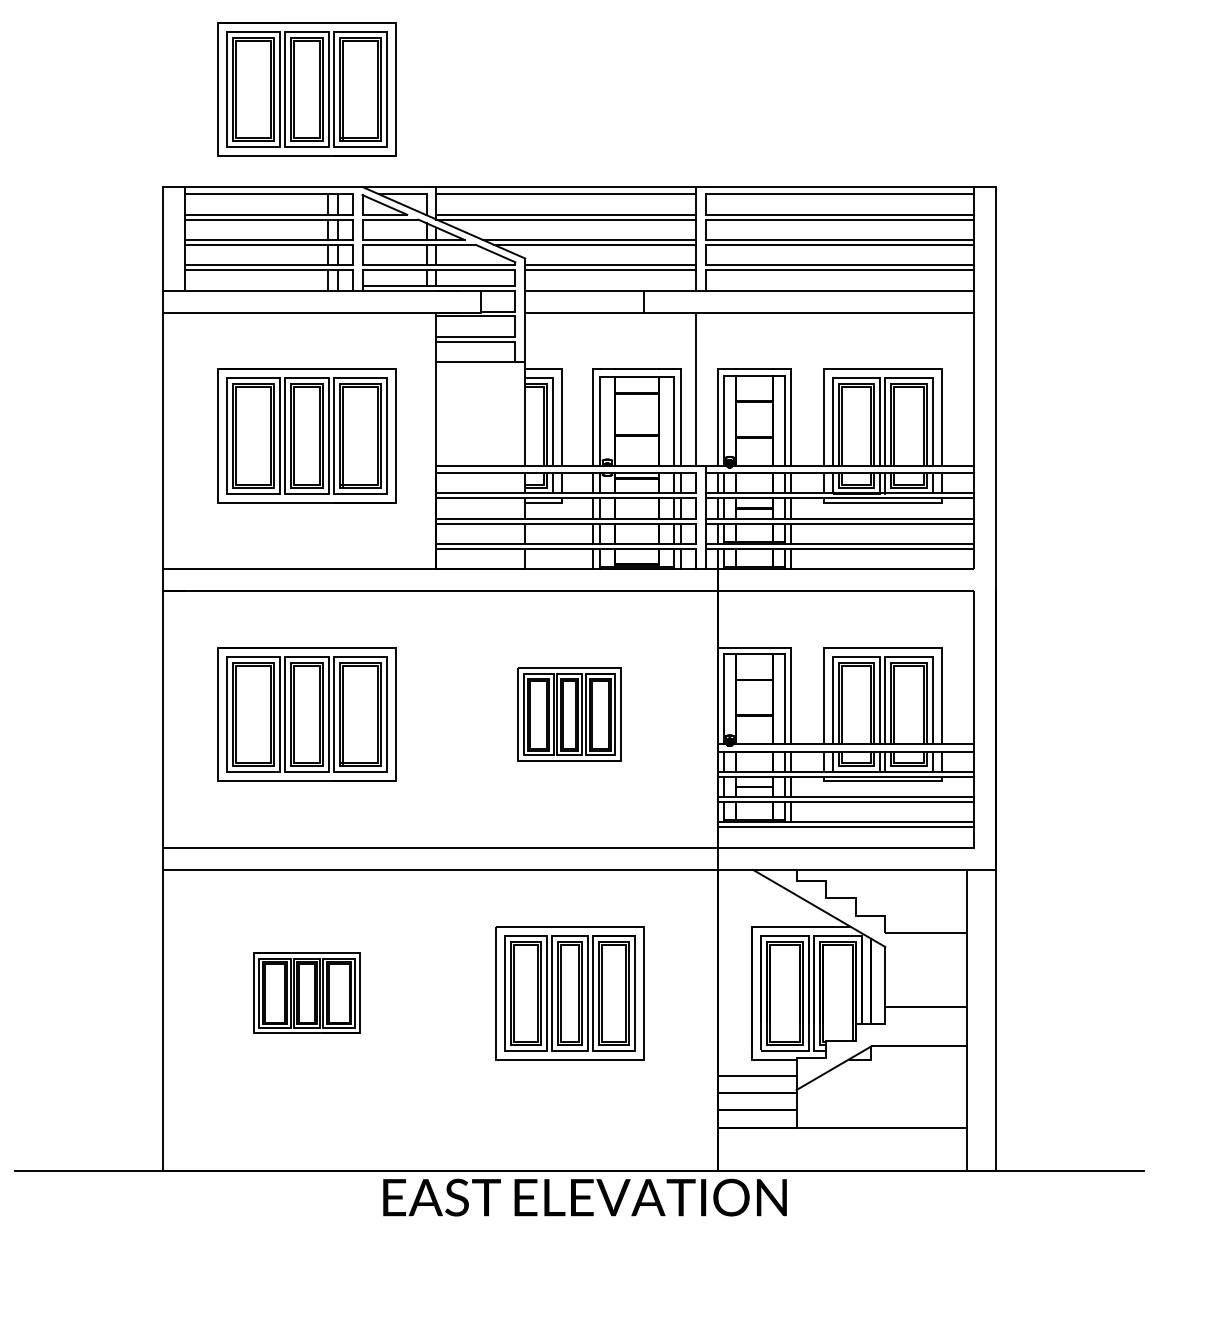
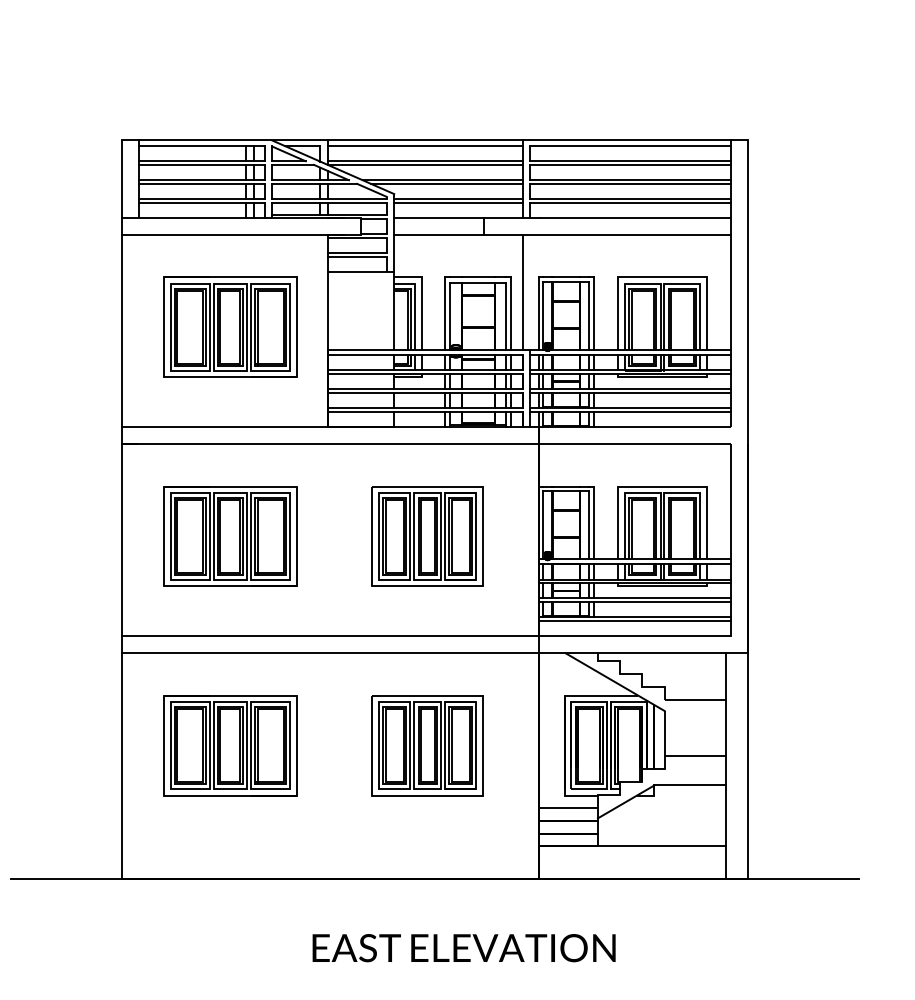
part: (307, 89) -> (230, 67), removed
part: (569, 714) -> (427, 536), size x1.43
part: (307, 993) -> (230, 745), size x1.67
text: (584, 1198) -> (463, 948), moved

